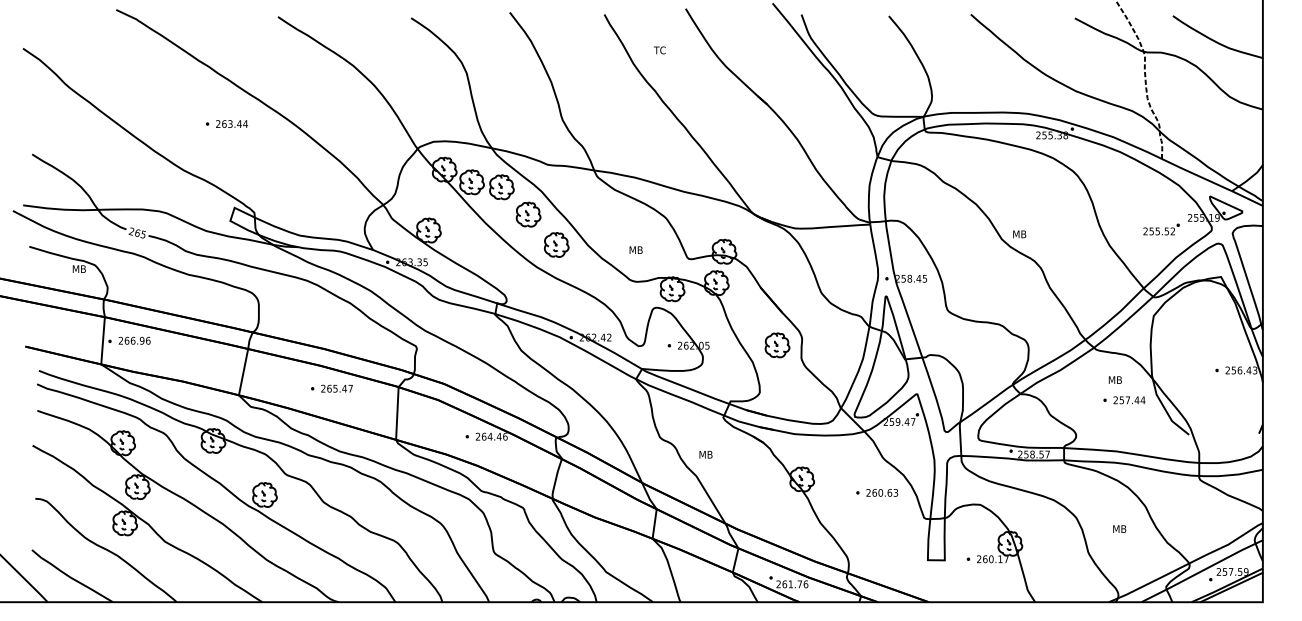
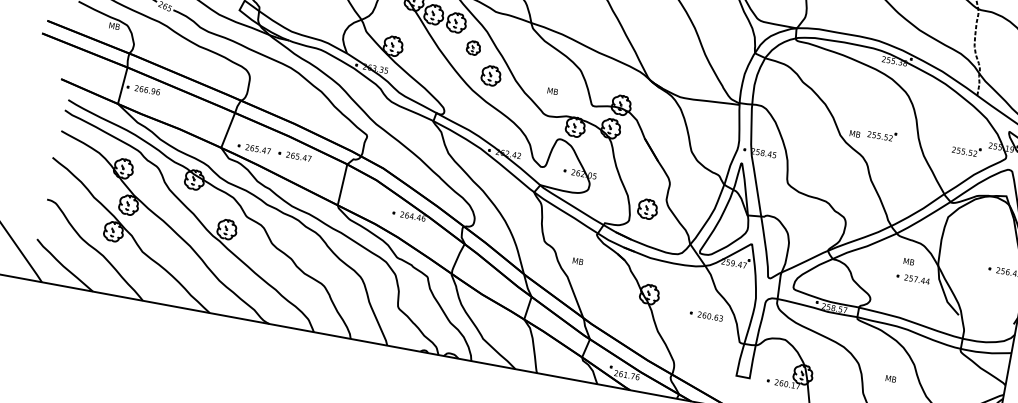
part: (528, 214) -> (473, 48), size x0.7
part: (1053, 229) -> (882, 135), added
part: (777, 345) -> (647, 209), moved
part: (279, 388) -> (253, 148), added

